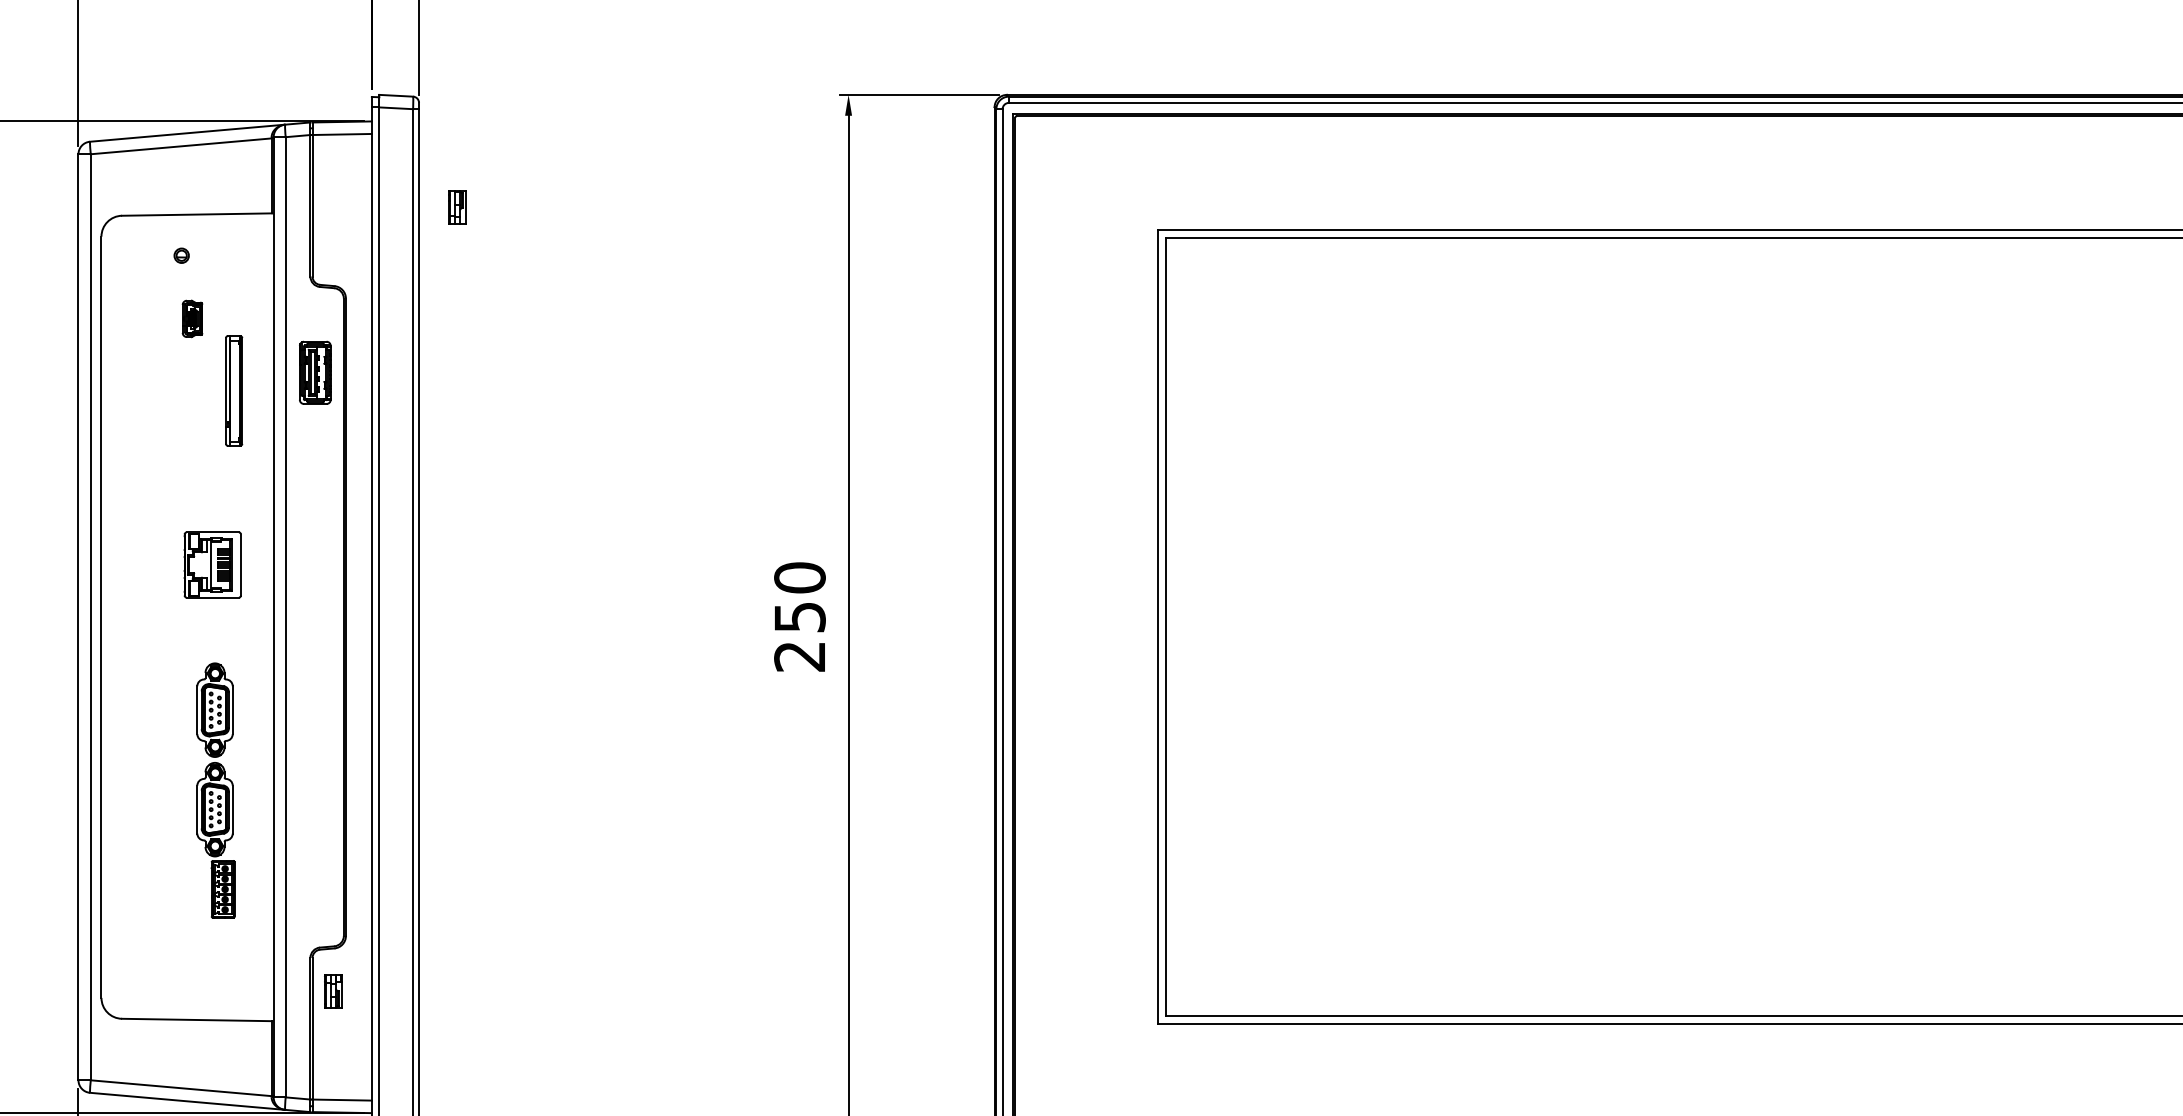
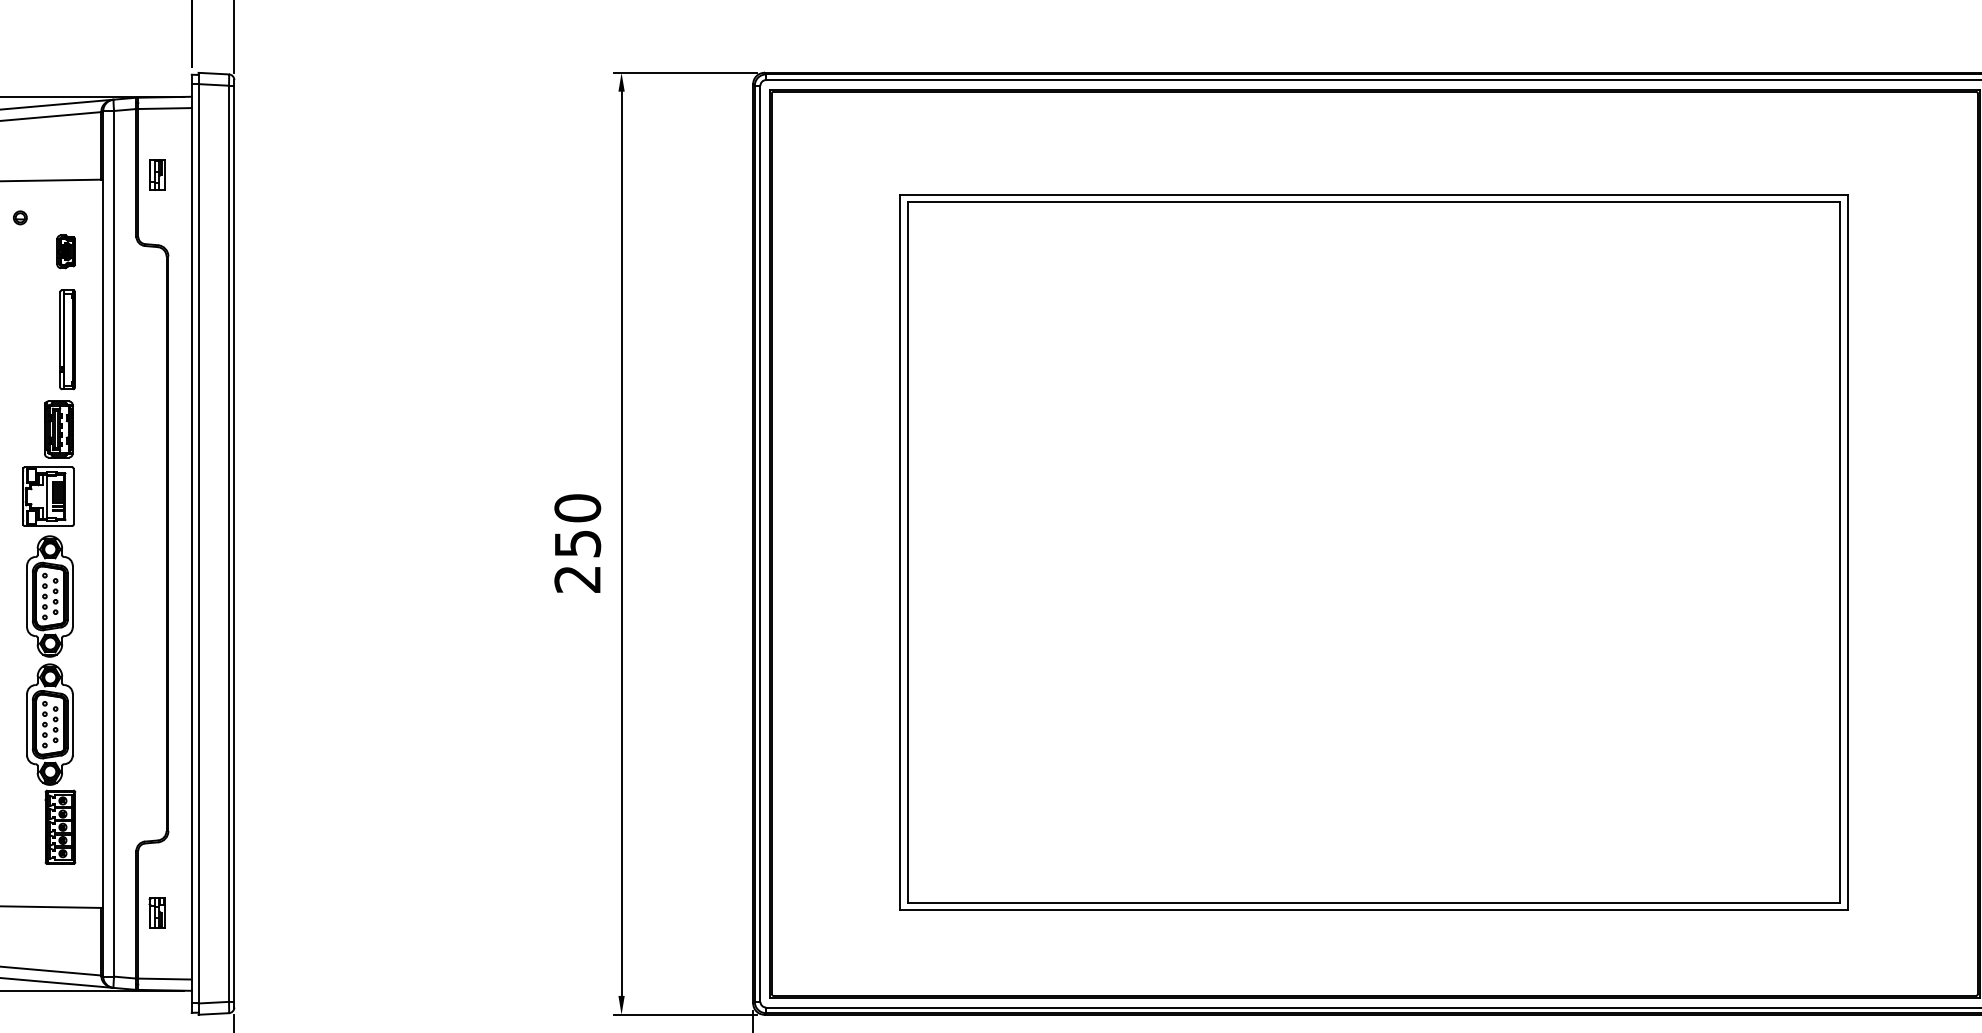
part: (458, 207) -> (157, 174), moved
part: (191, 318) -> (65, 251), moved
part: (314, 372) -> (58, 429), moved
part: (216, 789) -> (51, 699), size x1.43
part: (332, 990) -> (156, 912), moved

